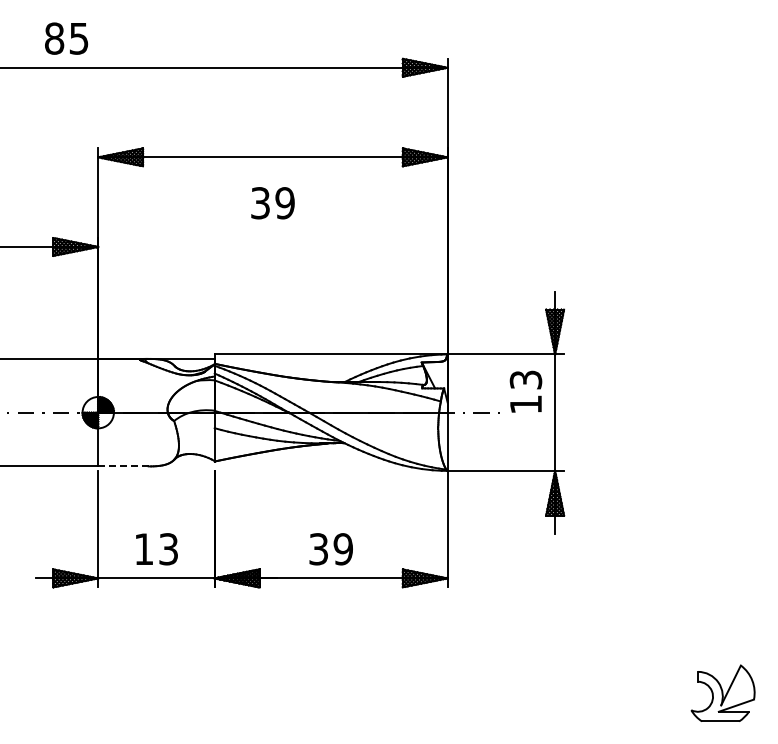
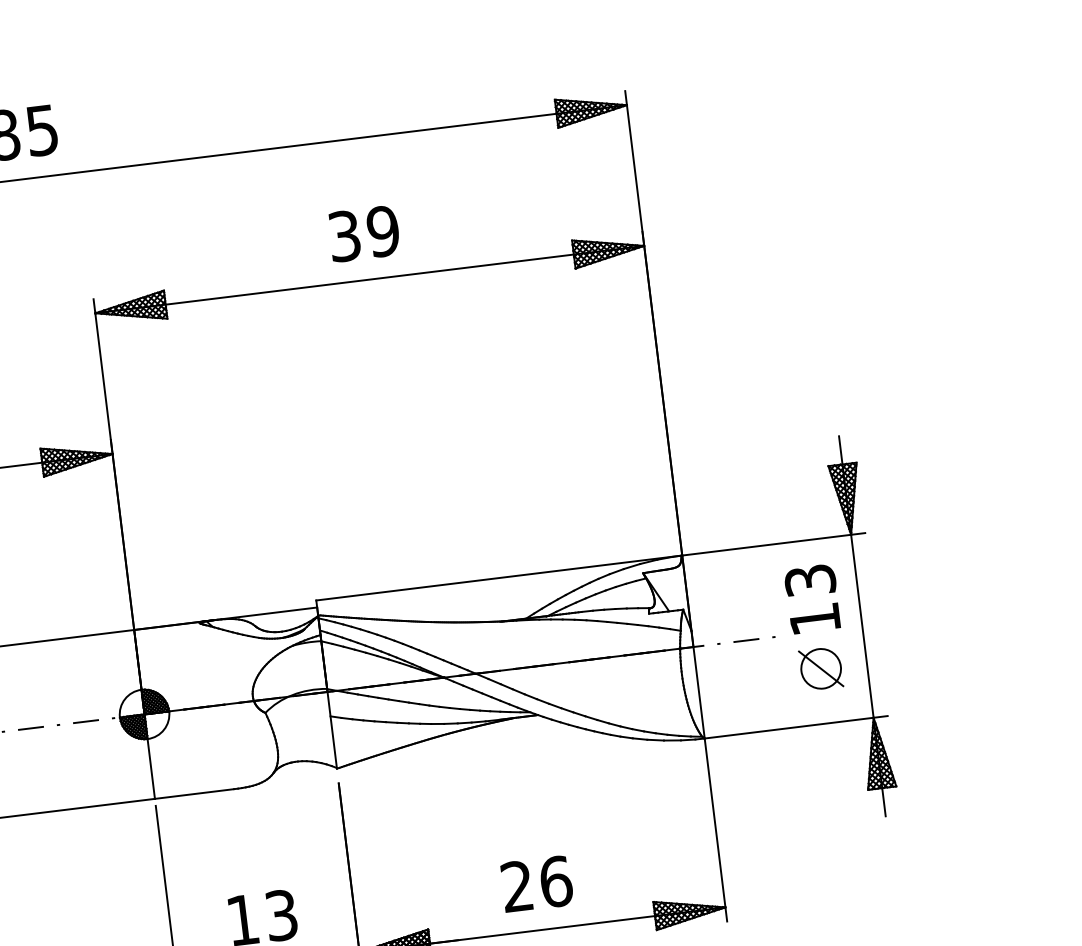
text: (272, 203) -> (363, 234), moved
part: (525, 435) -> (820, 667), added
line: (123, 466) -> (194, 794), dashed -> solid
text: (331, 549) -> (537, 884), 39 -> 26

